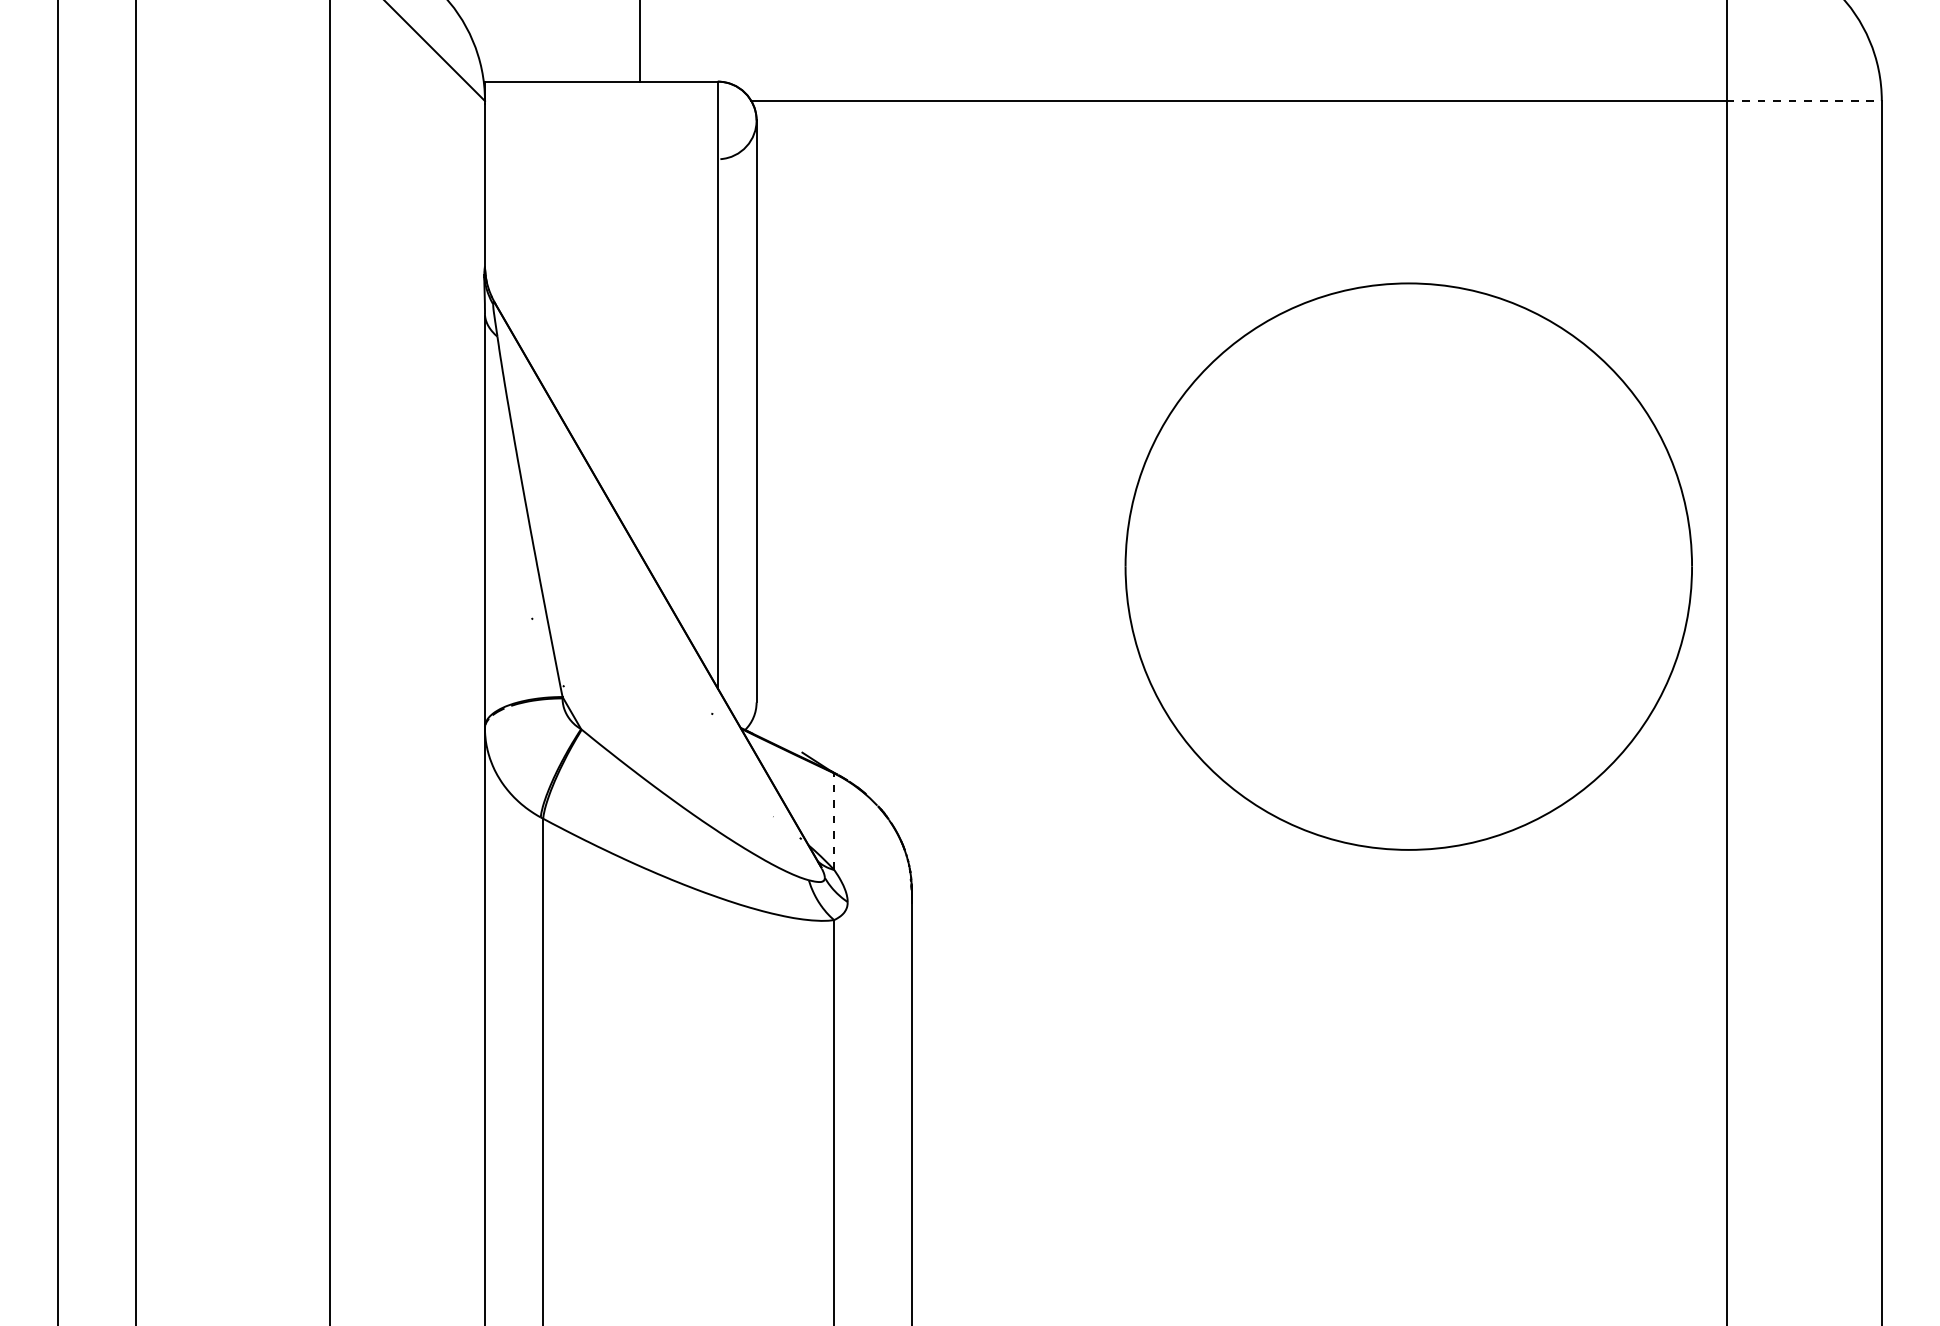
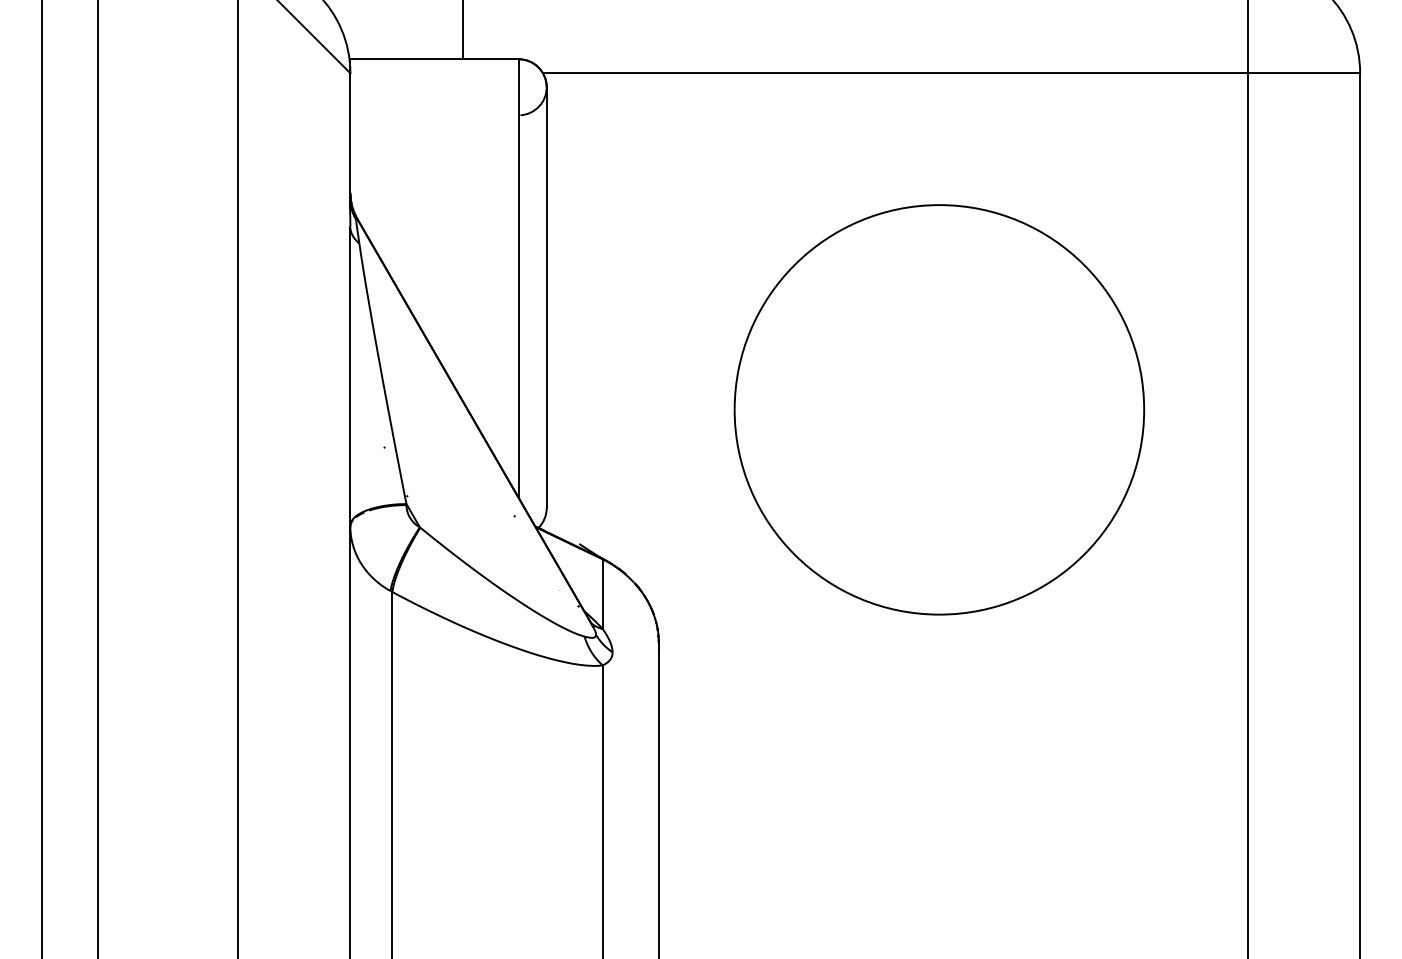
line: (1804, 101) -> (1304, 73), dashed -> solid
part: (1408, 566) -> (939, 409), moved
line: (834, 821) -> (603, 594), dashed -> solid

